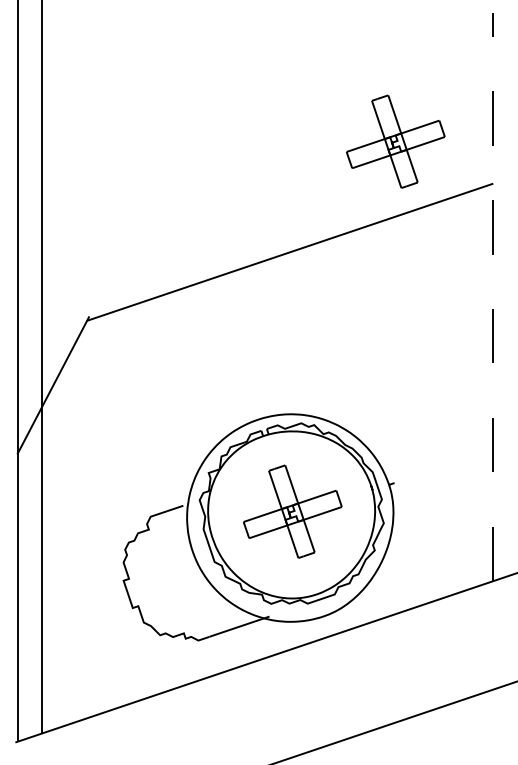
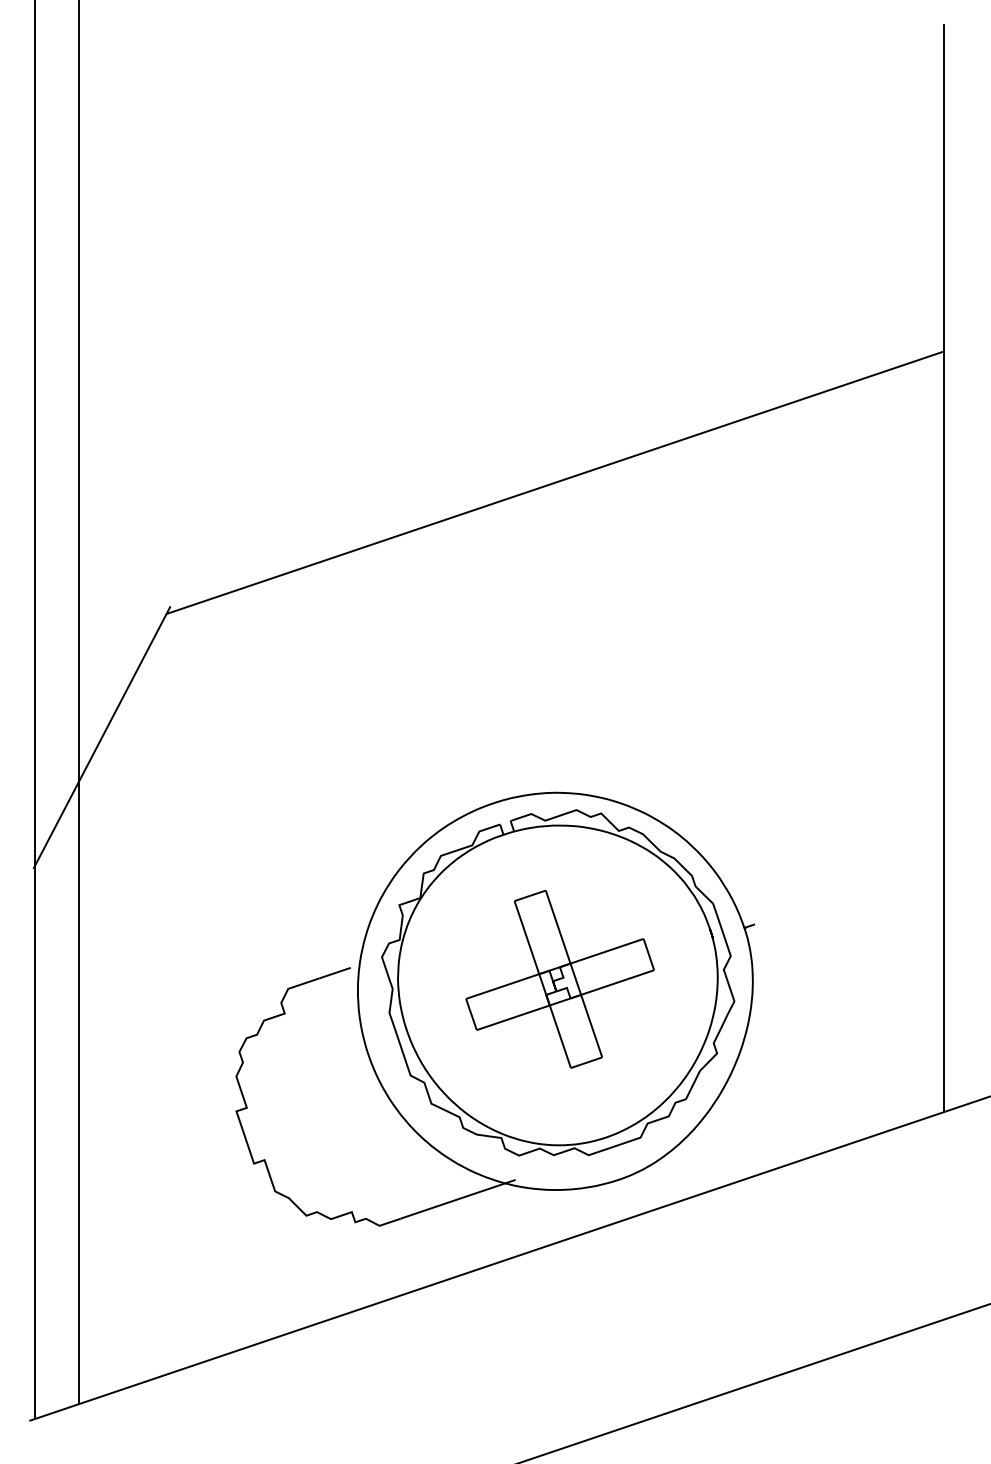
part: (395, 141) -> (756, 270), removed
line: (493, 296) -> (944, 567), dashed -> solid

